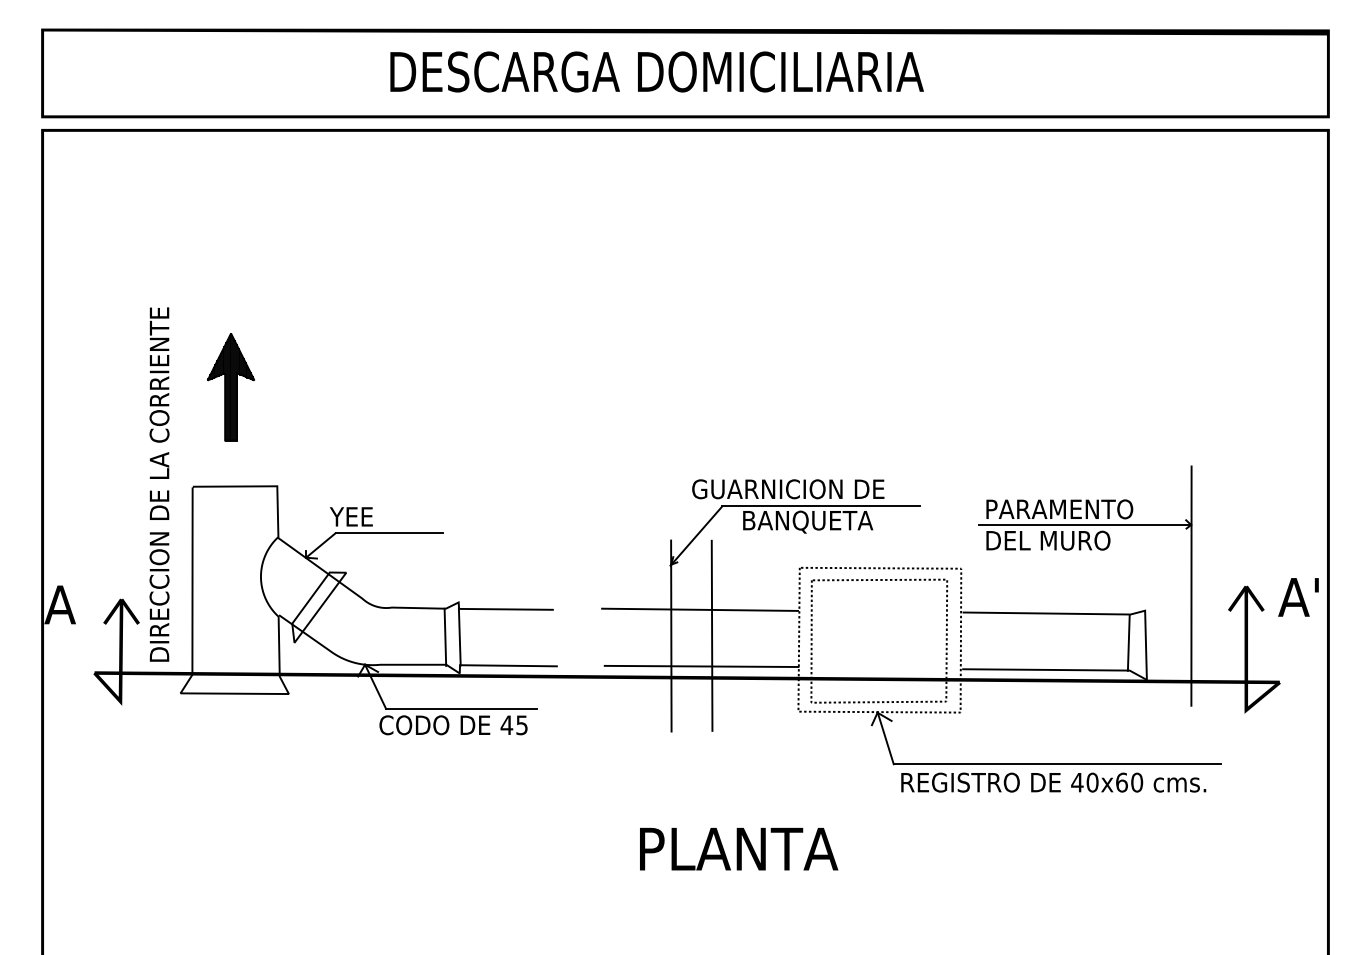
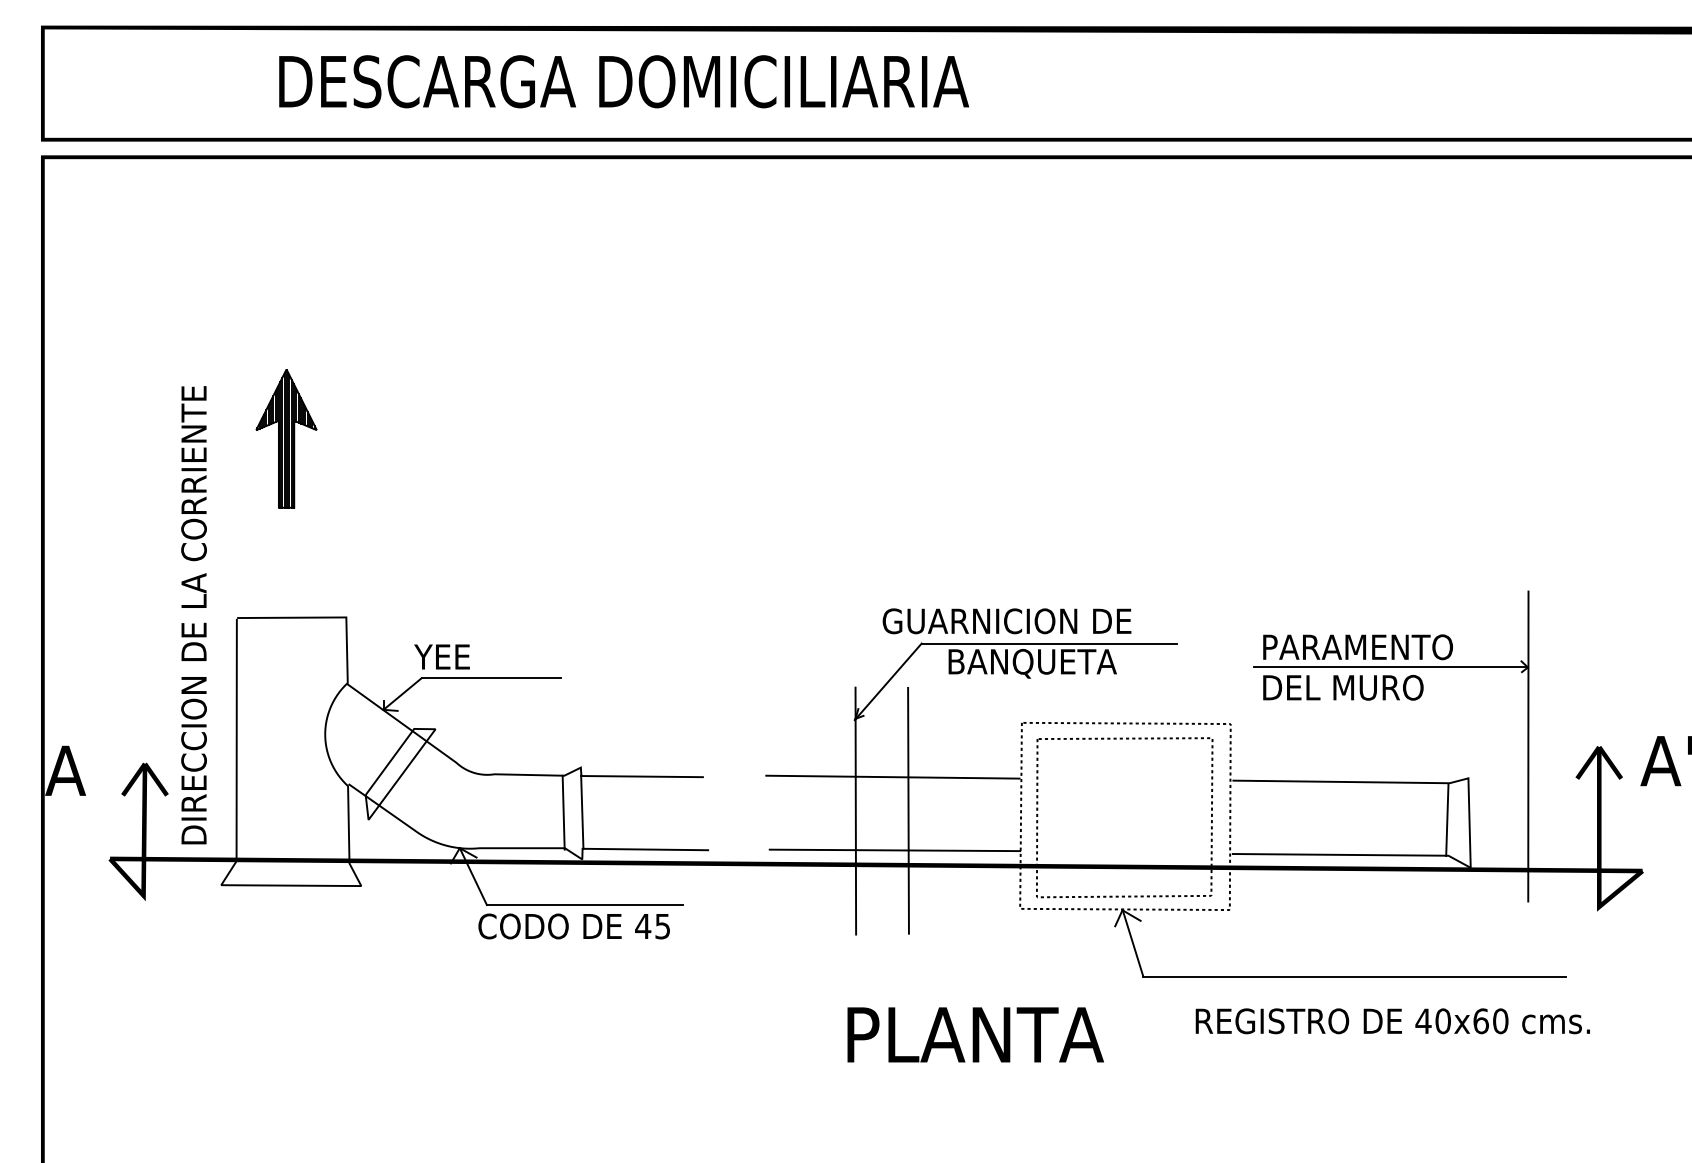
text: (656, 71) -> (623, 81), moved
part: (230, 387) -> (285, 439), moved
text: (1053, 782) -> (1392, 1021), moved
text: (739, 849) -> (976, 1035), moved

